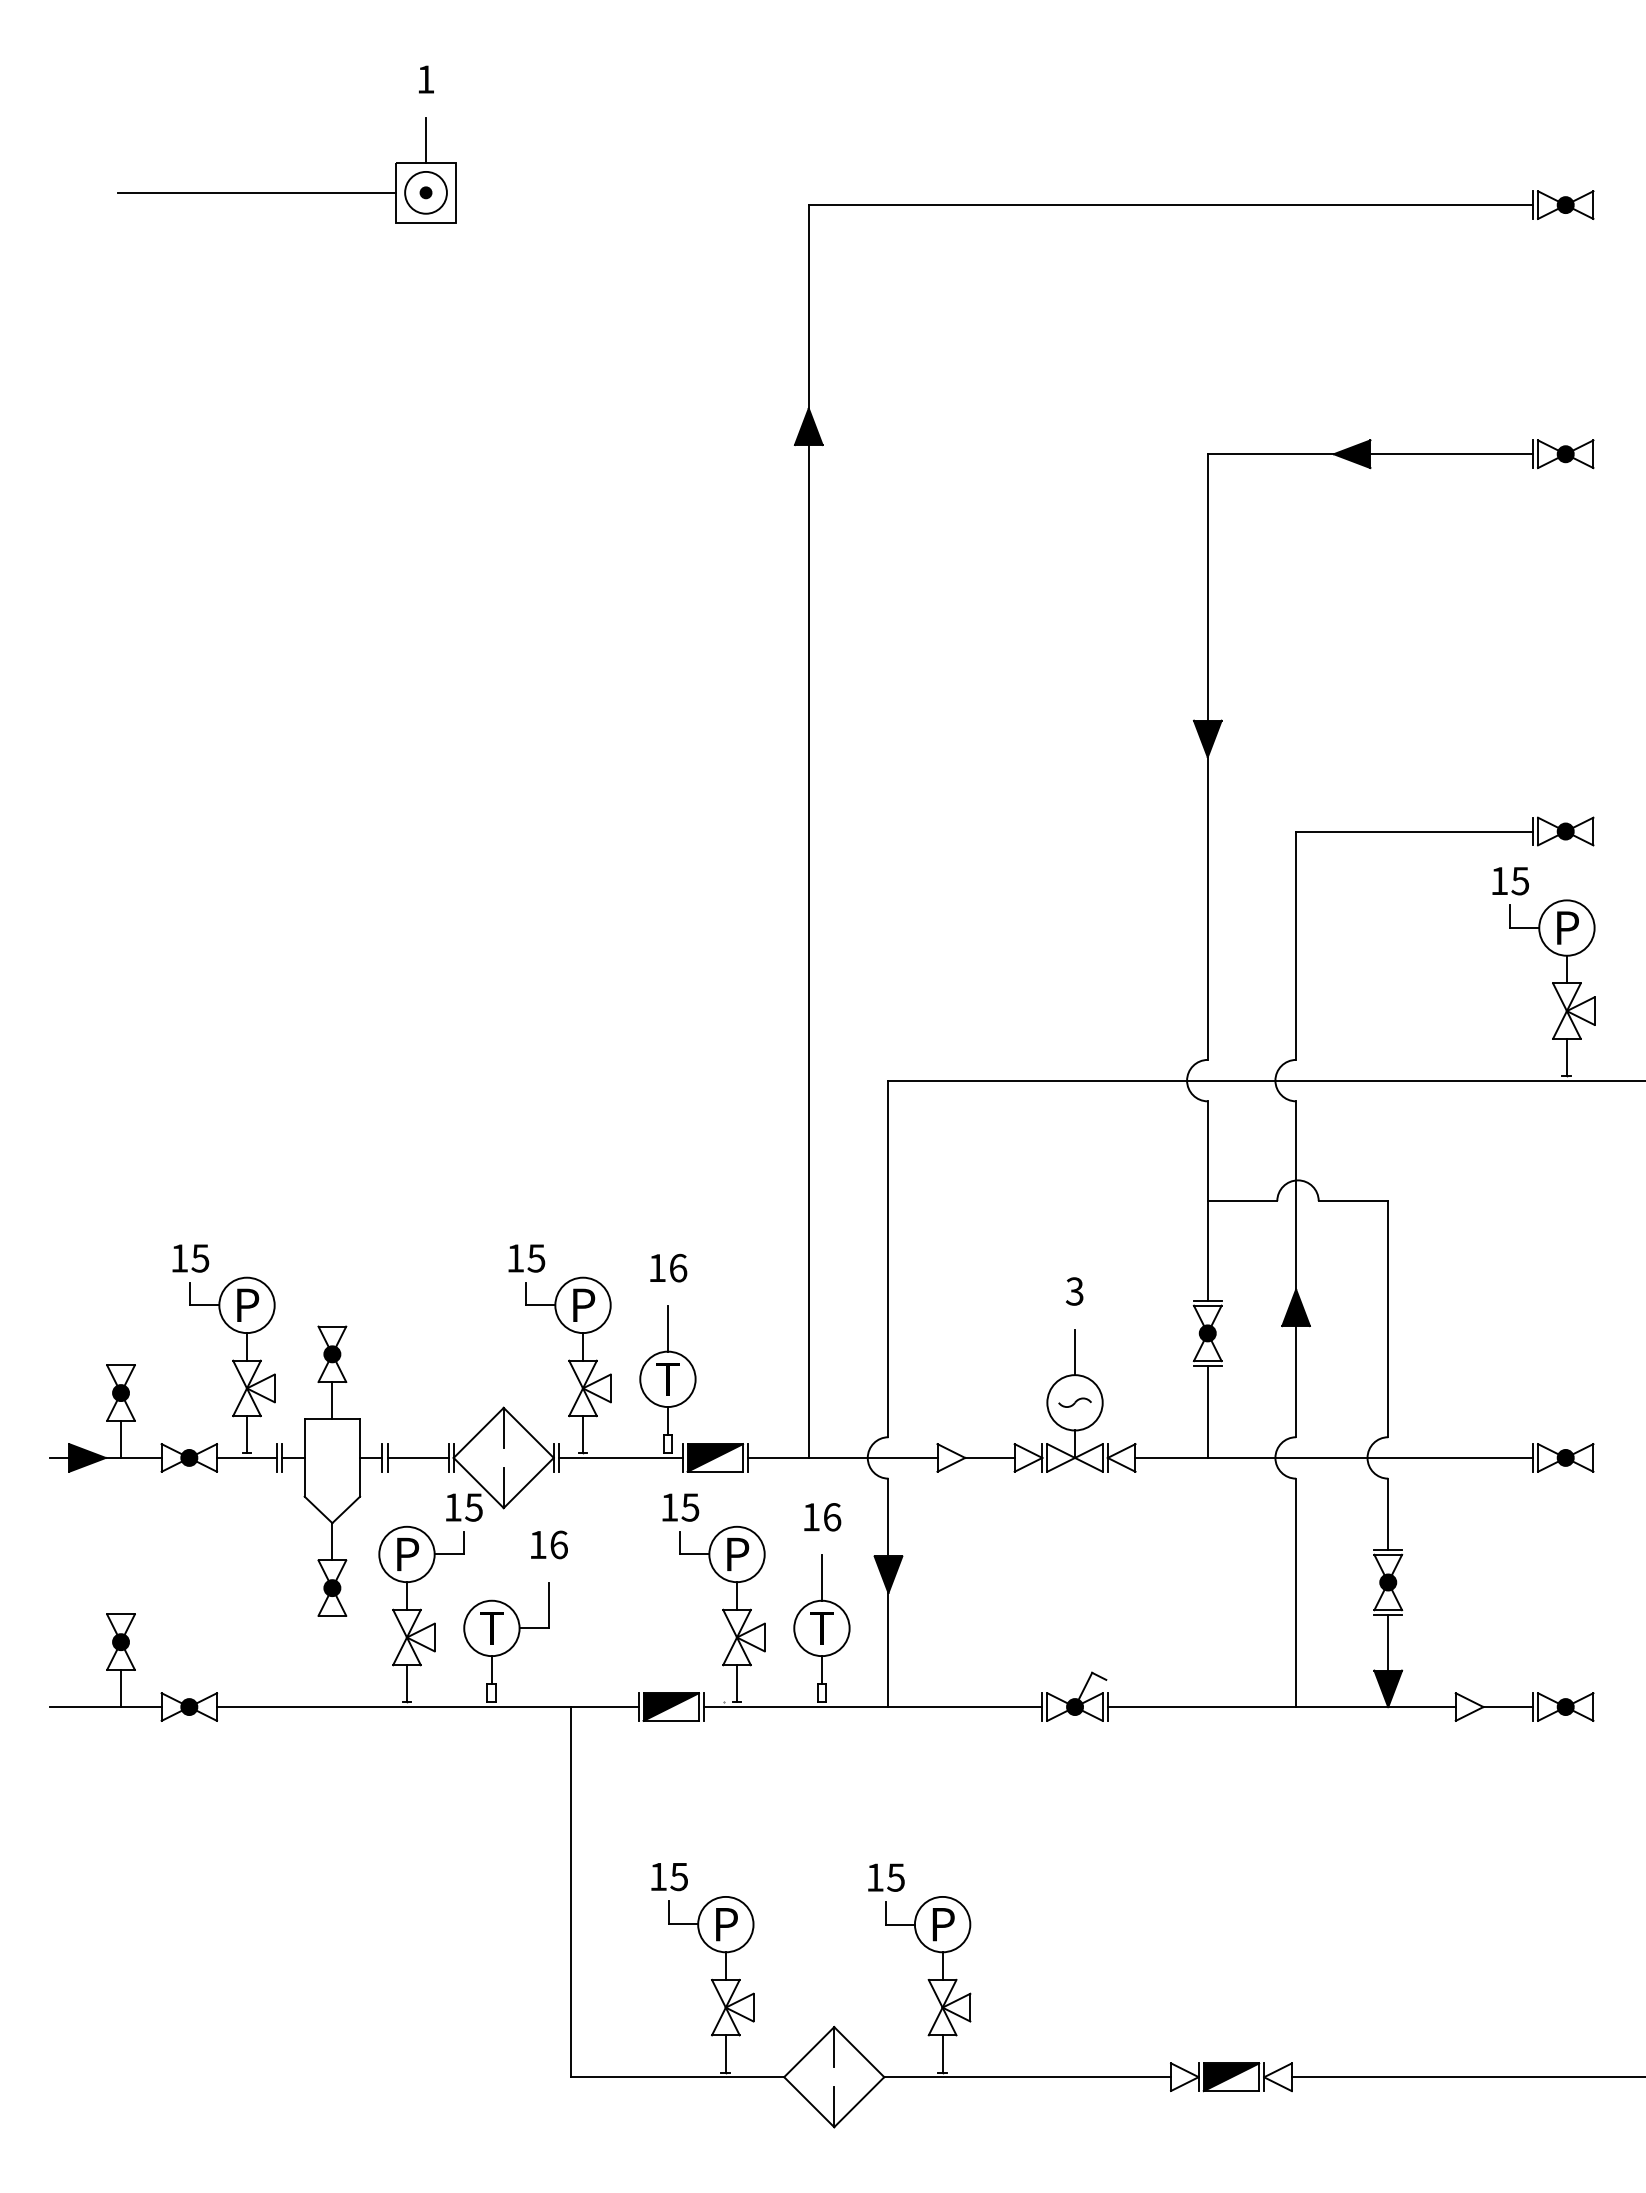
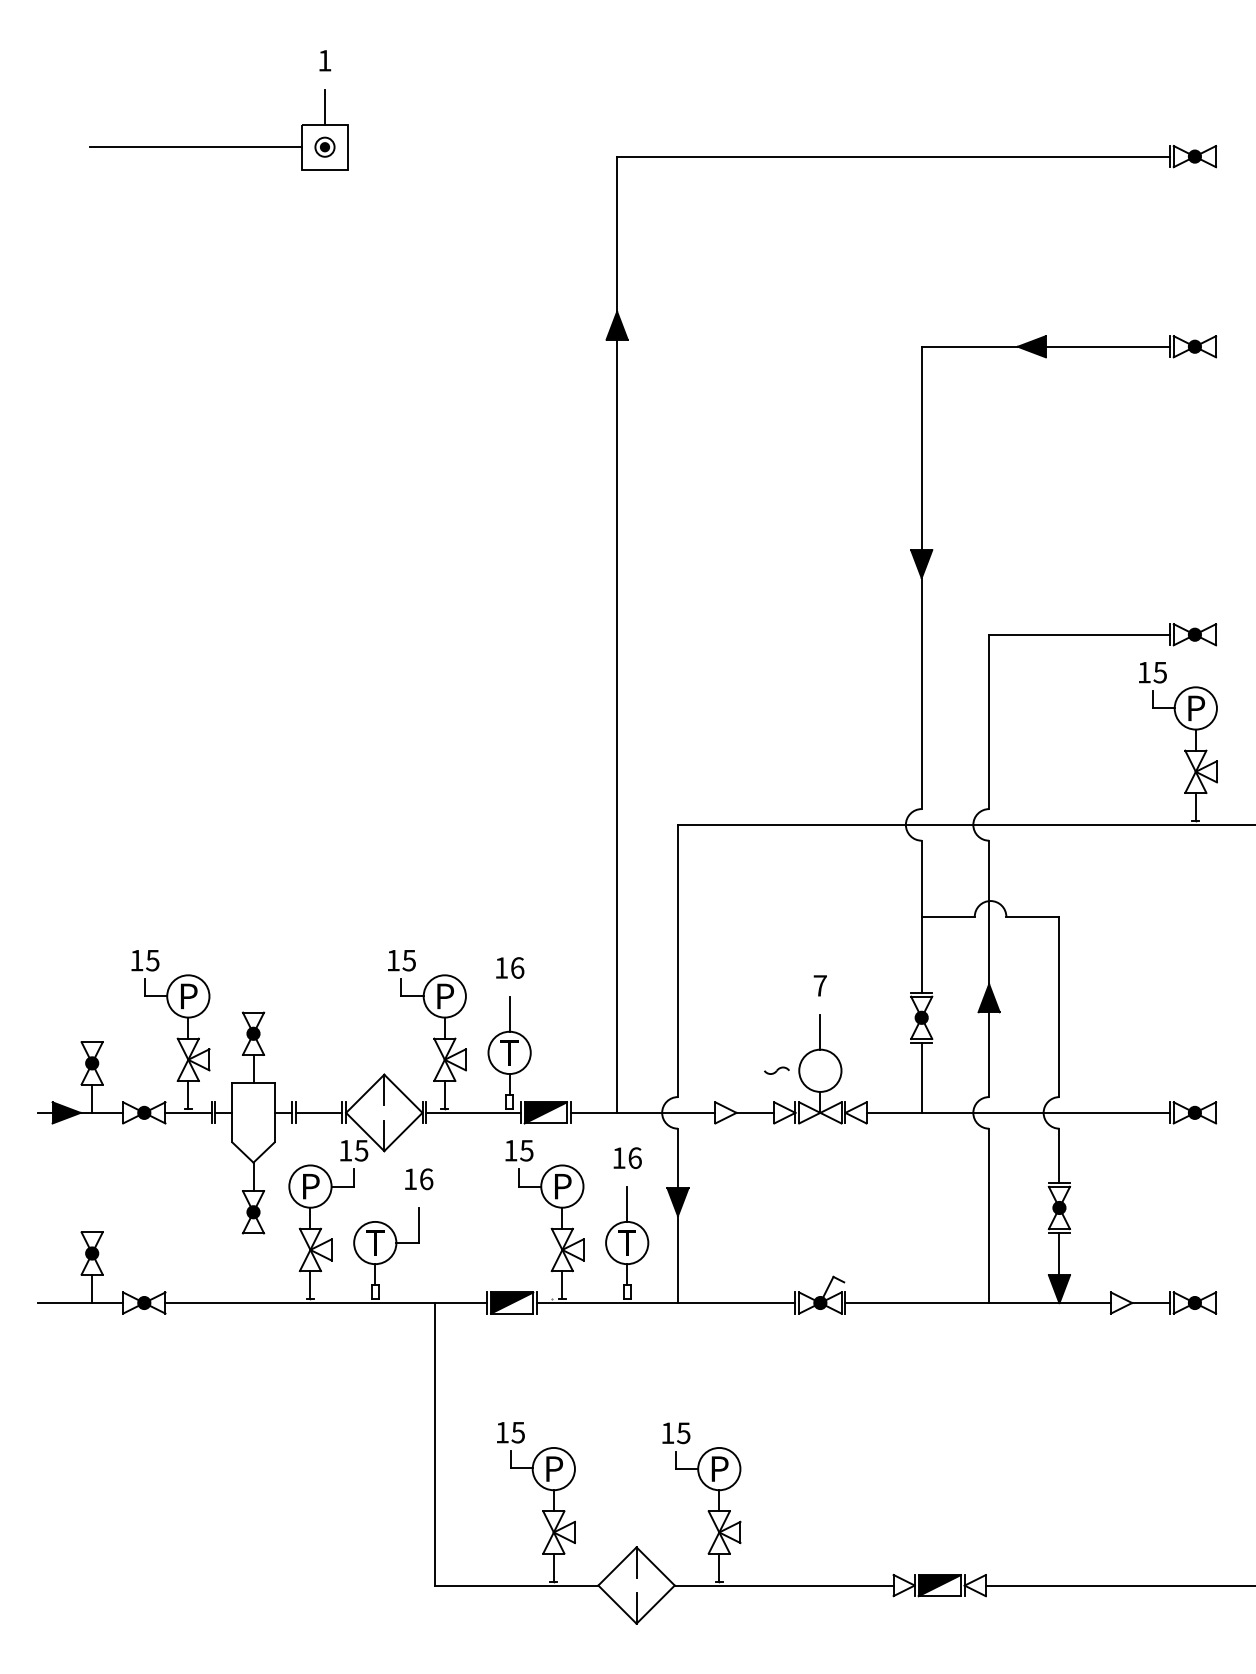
circle: (425, 192) -> (324, 146), size x0.6
text: (1074, 1291) -> (819, 985), 3 -> 7
part: (1074, 1402) -> (776, 1070), moved

